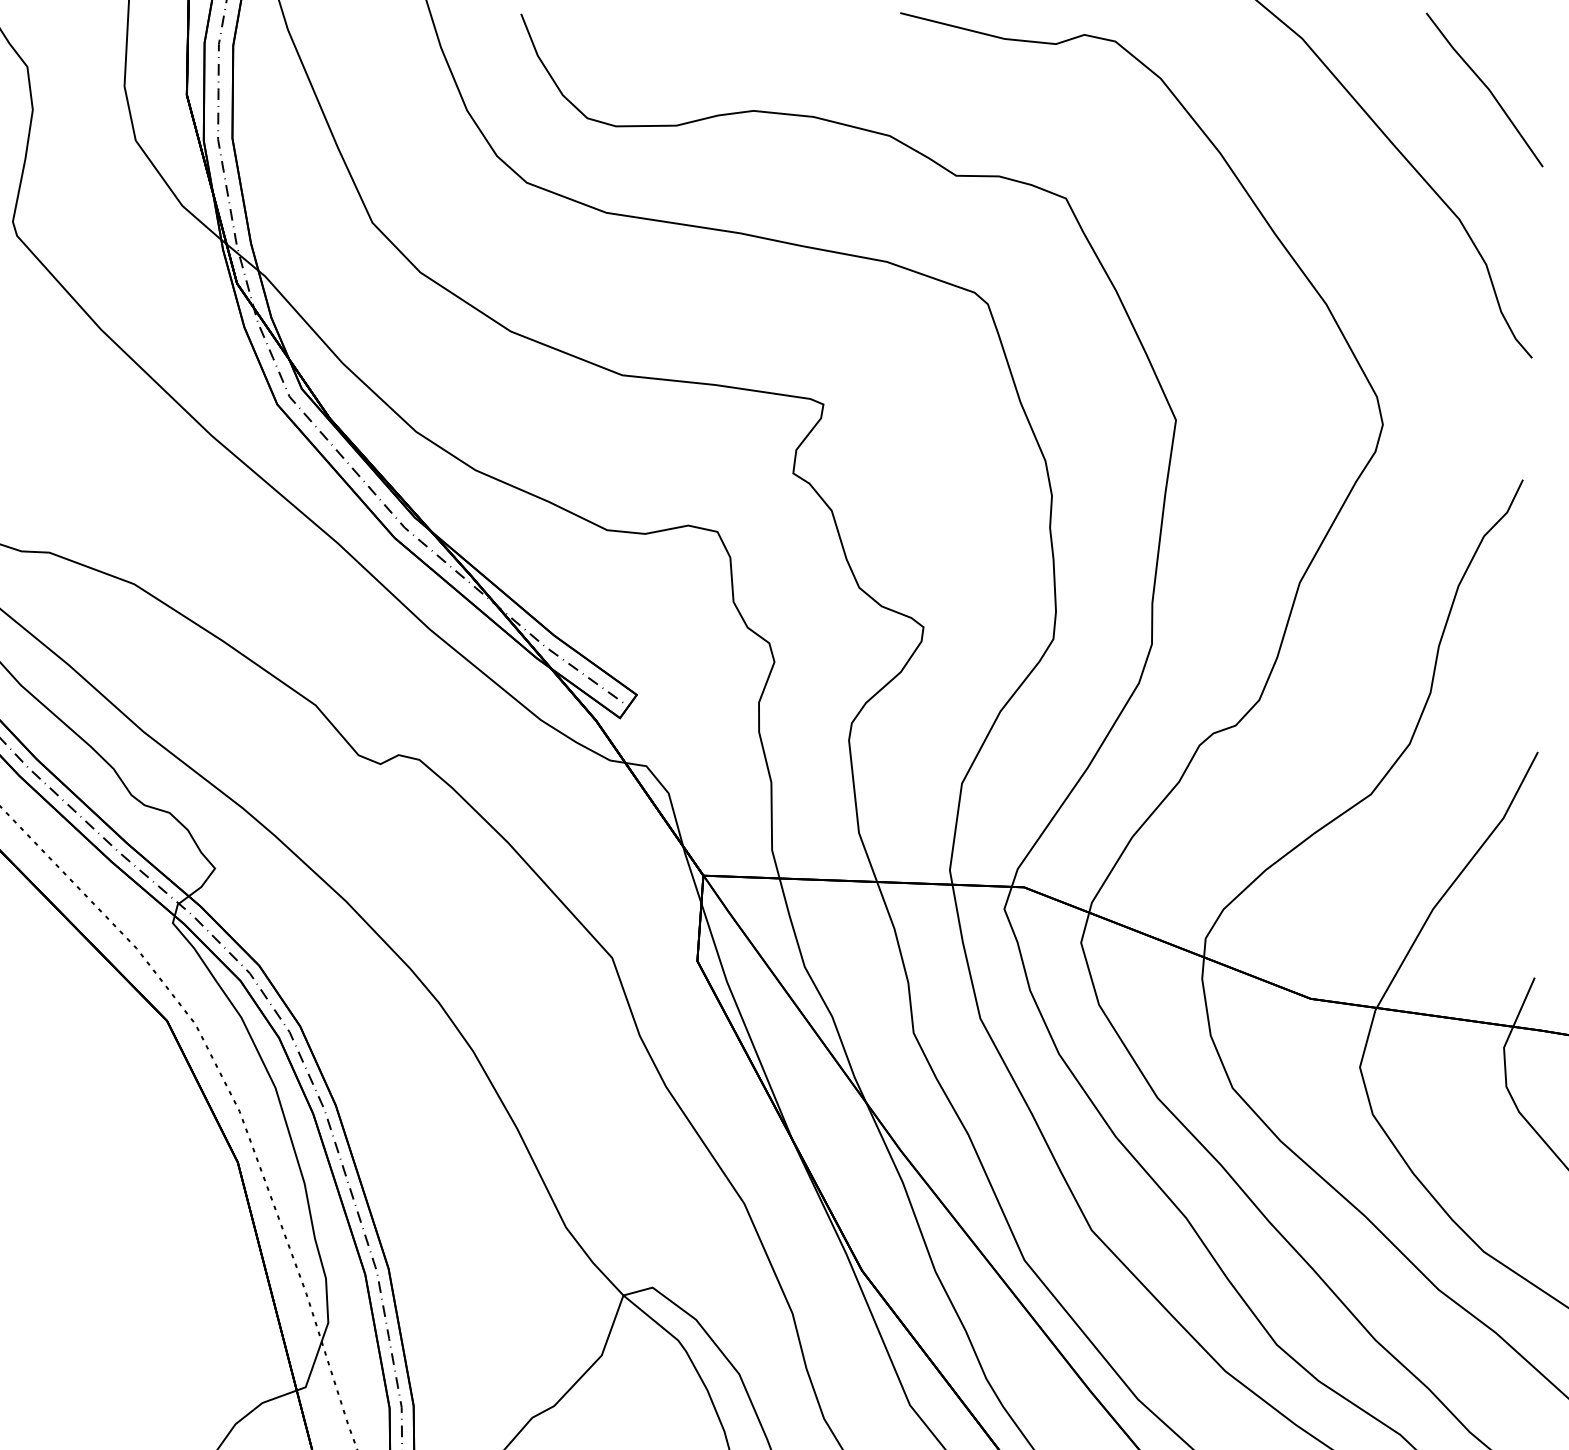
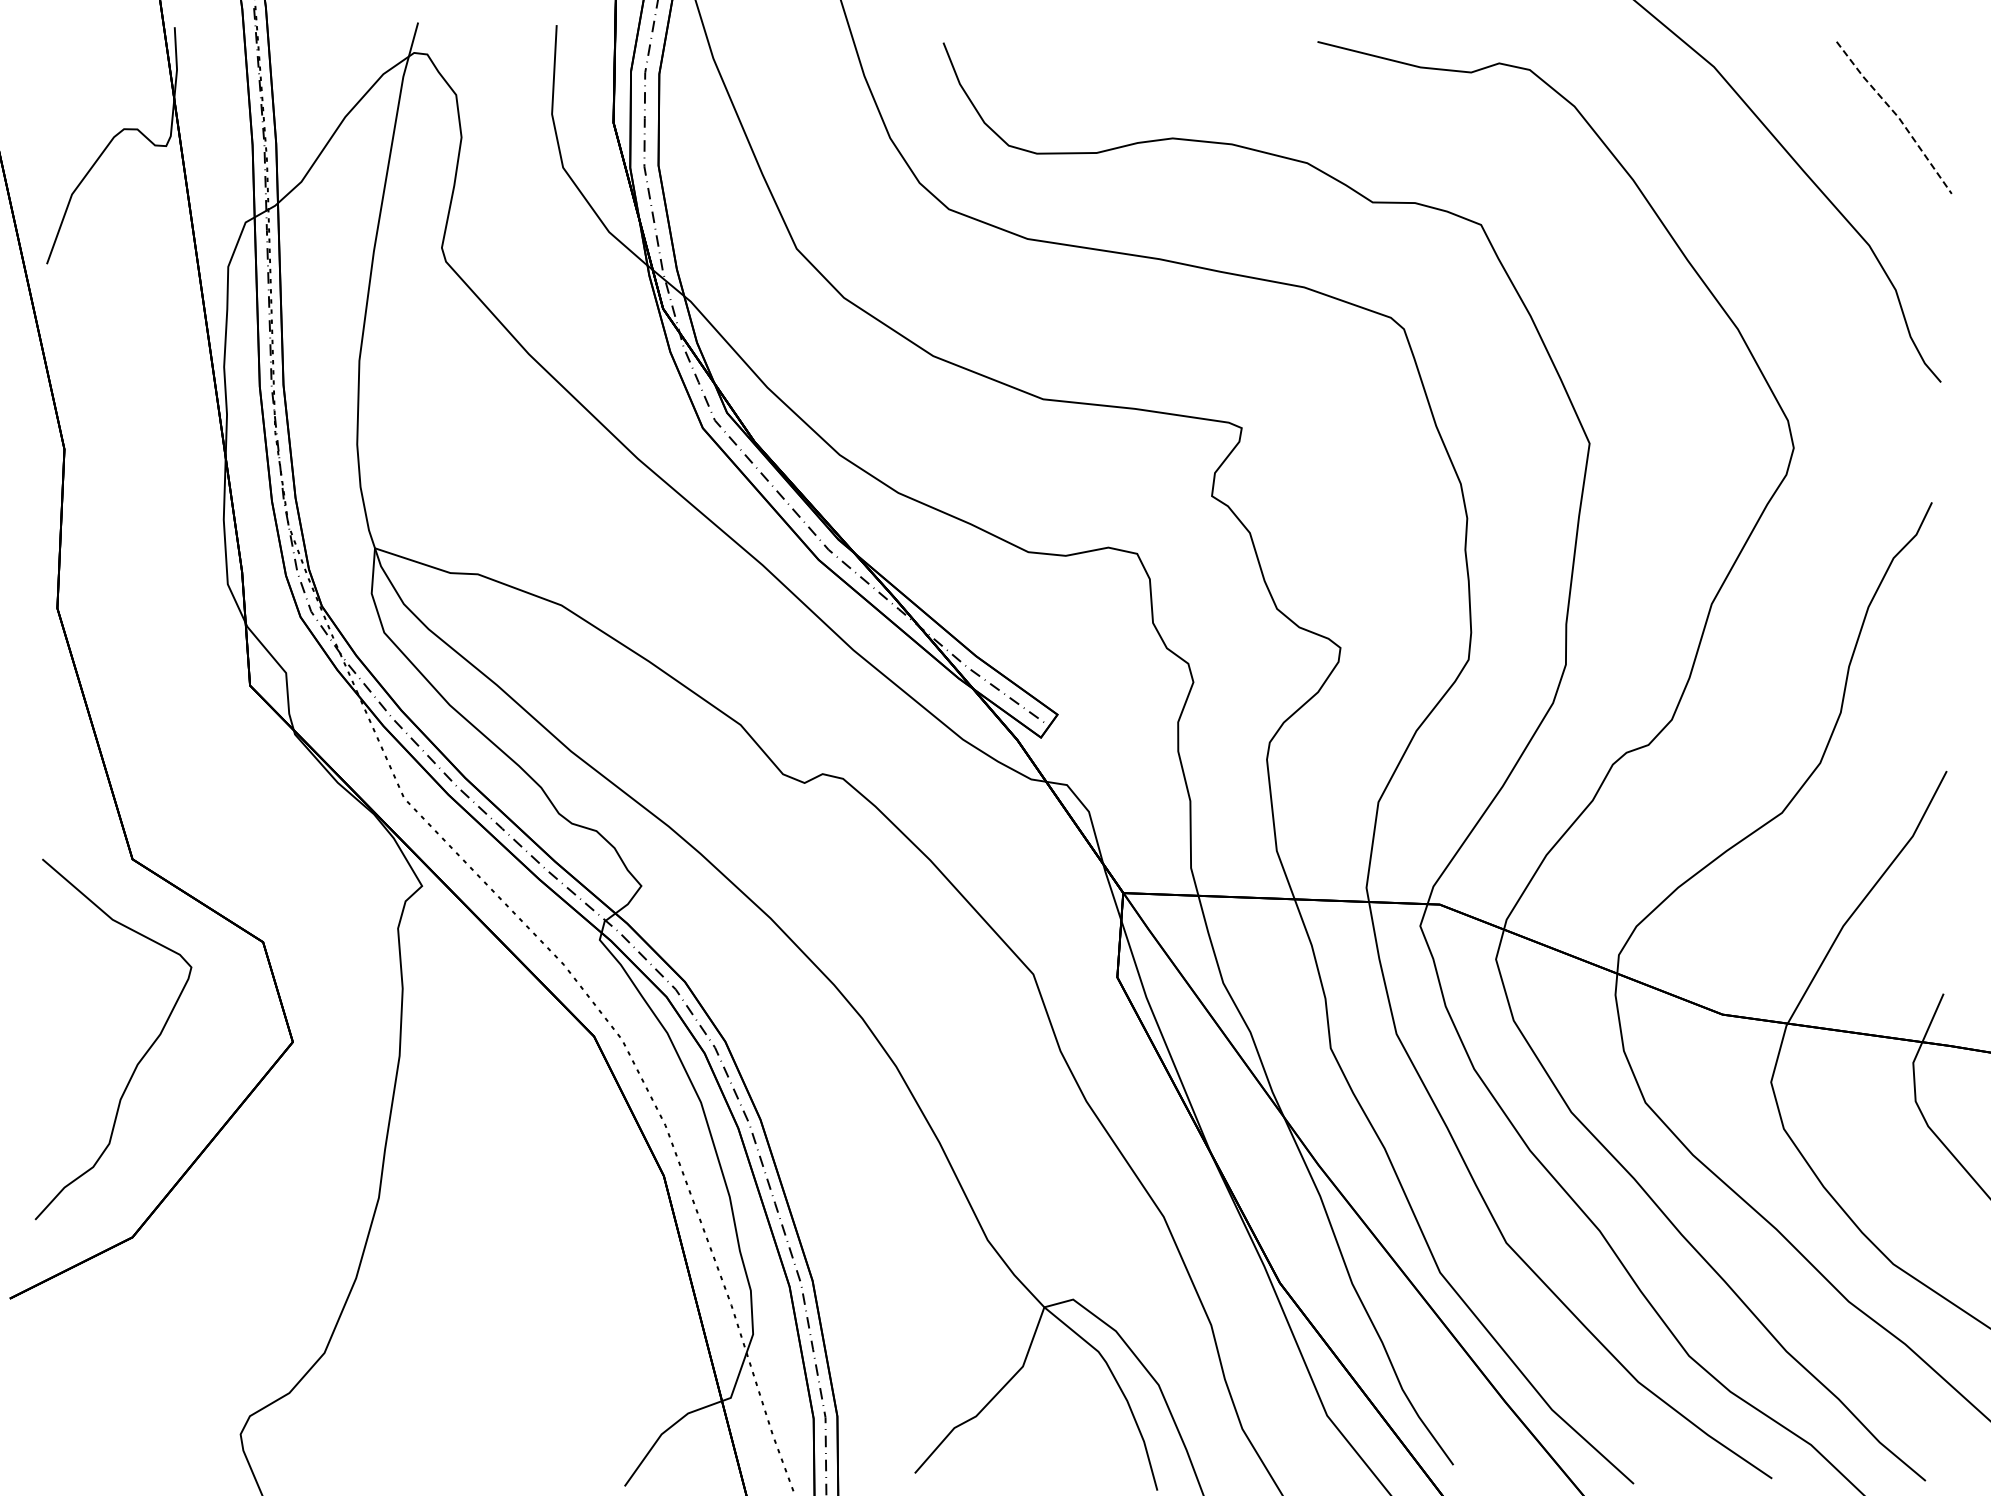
line: (1488, 88) -> (1897, 116), solid -> dashed

